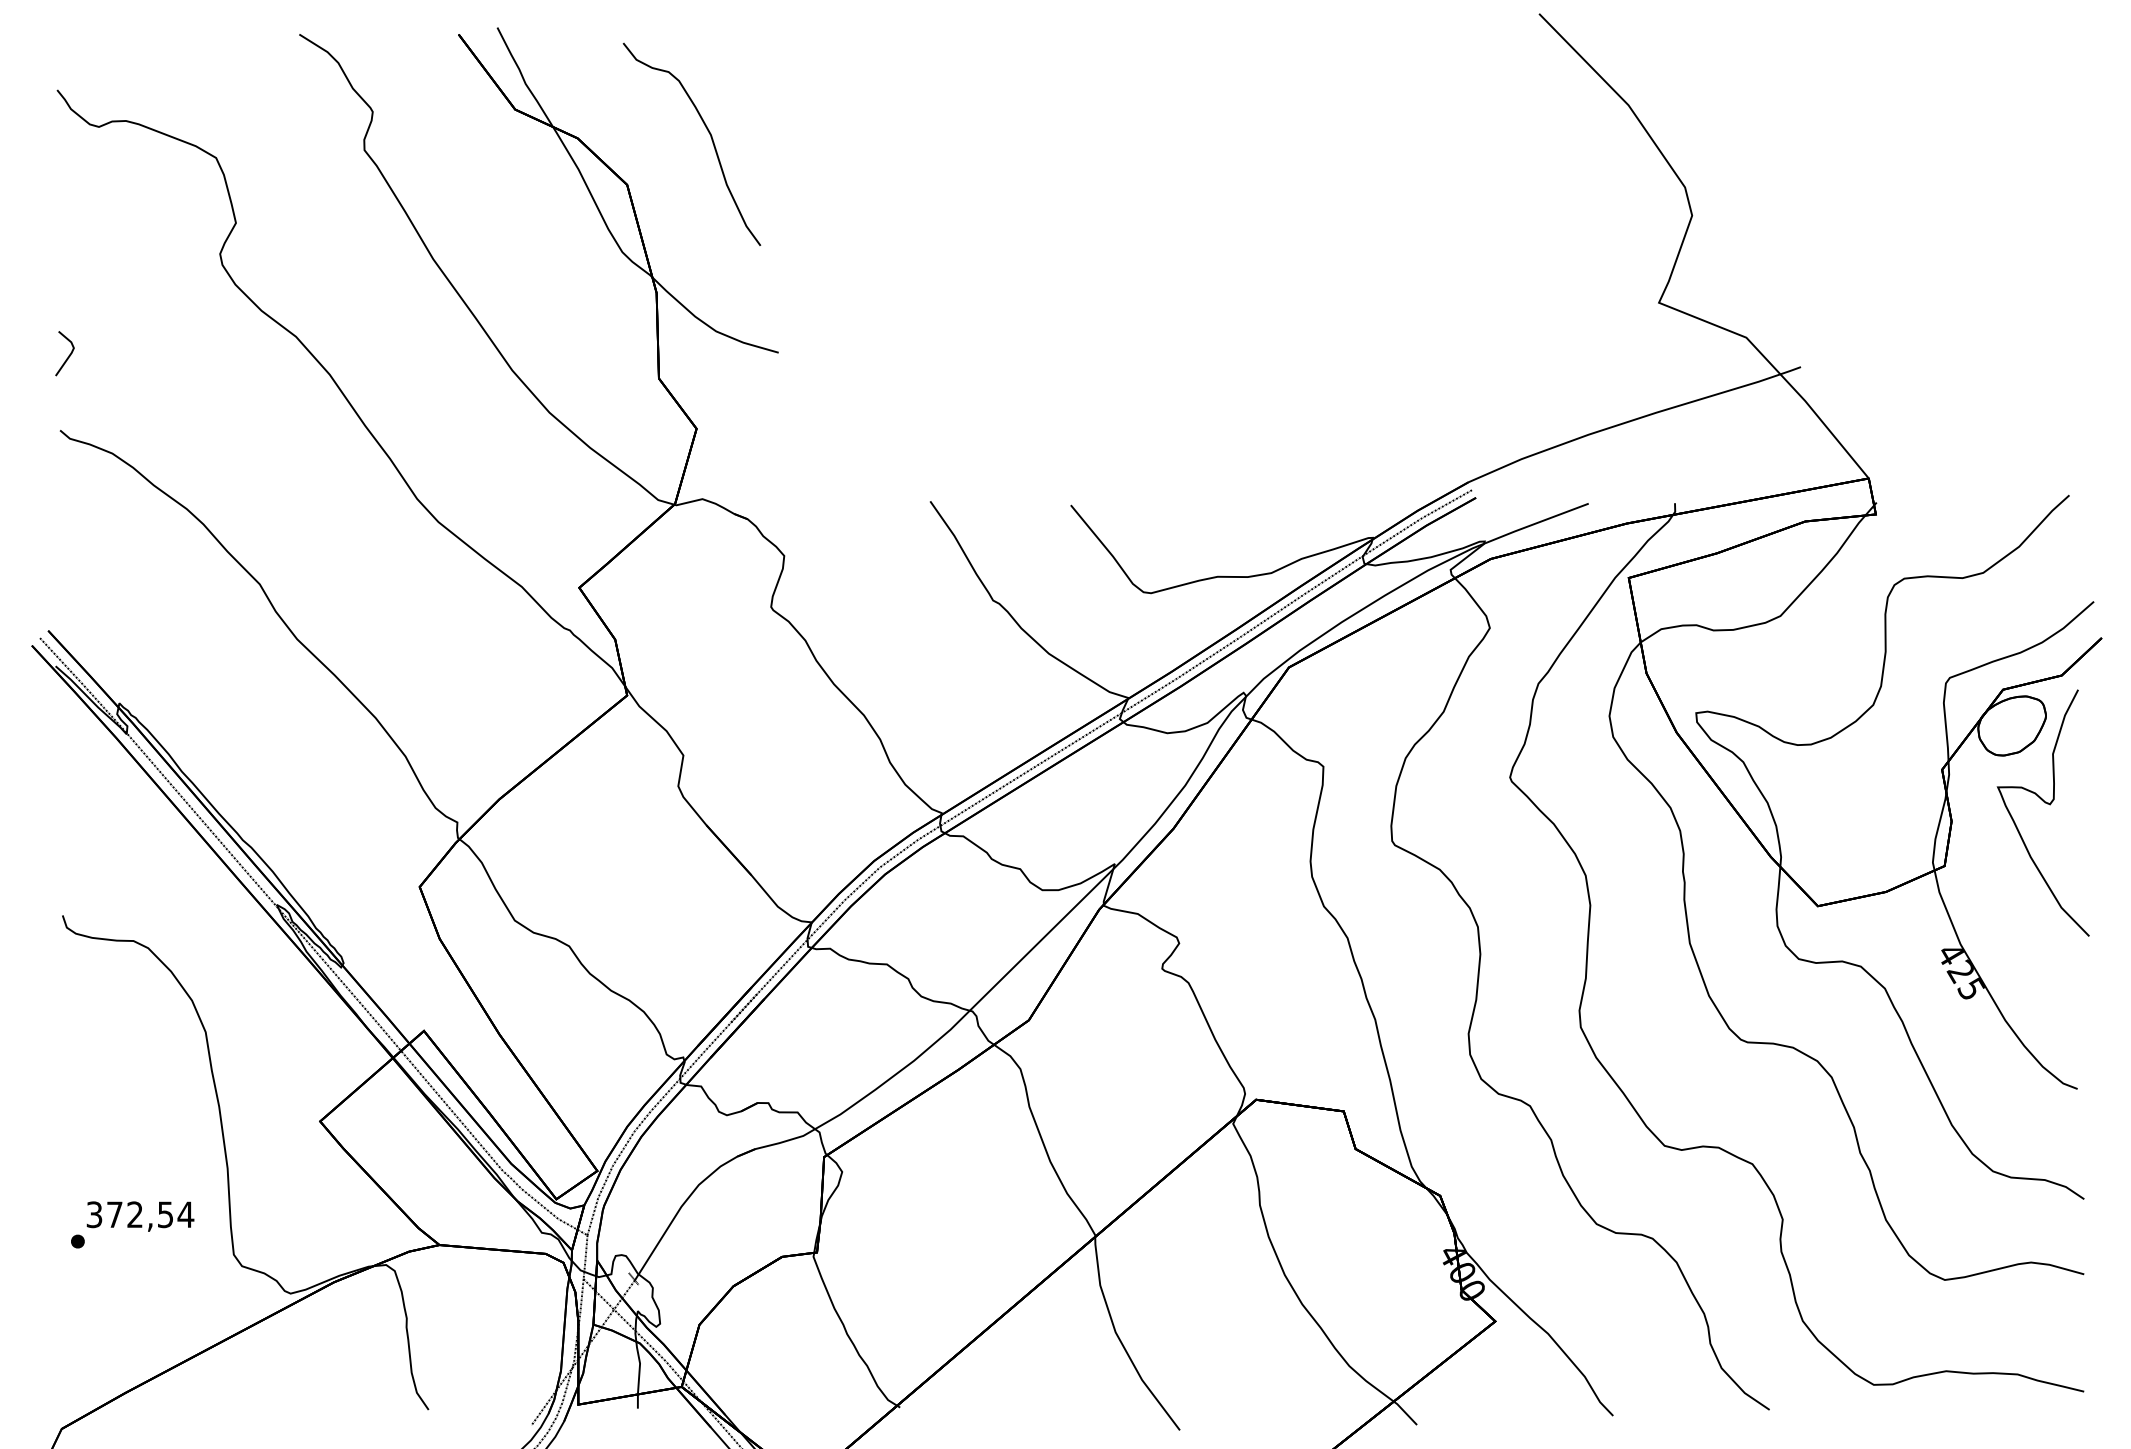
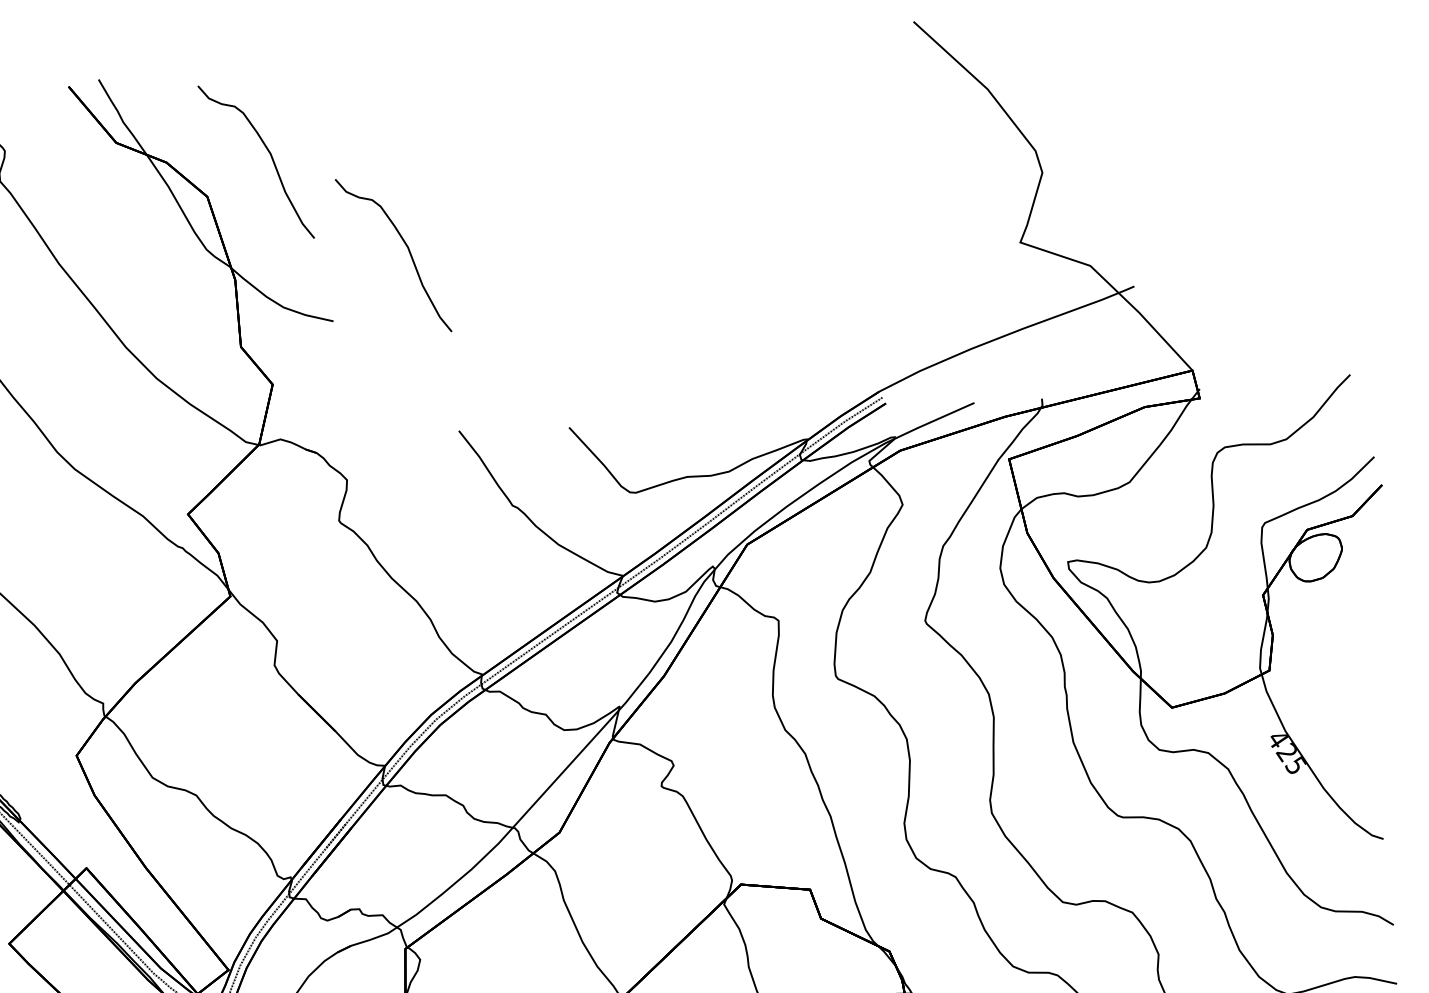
part: (878, 266) -> (407, 249), added
part: (2047, 804) -> (1347, 617), removed

